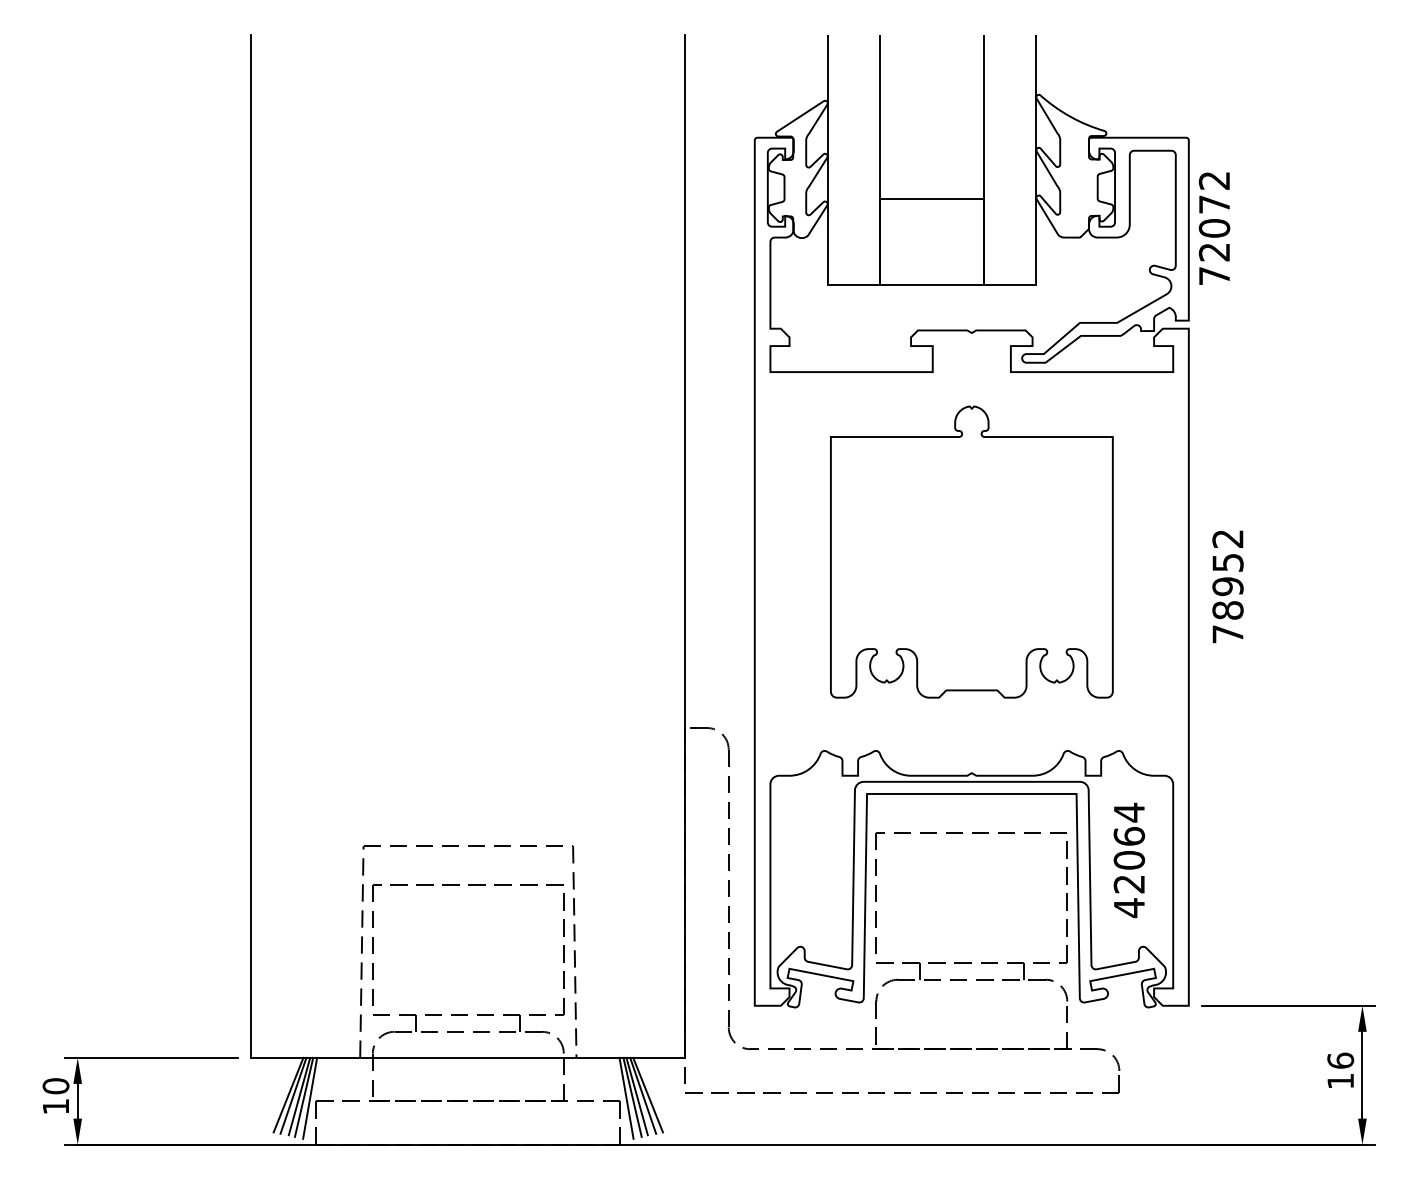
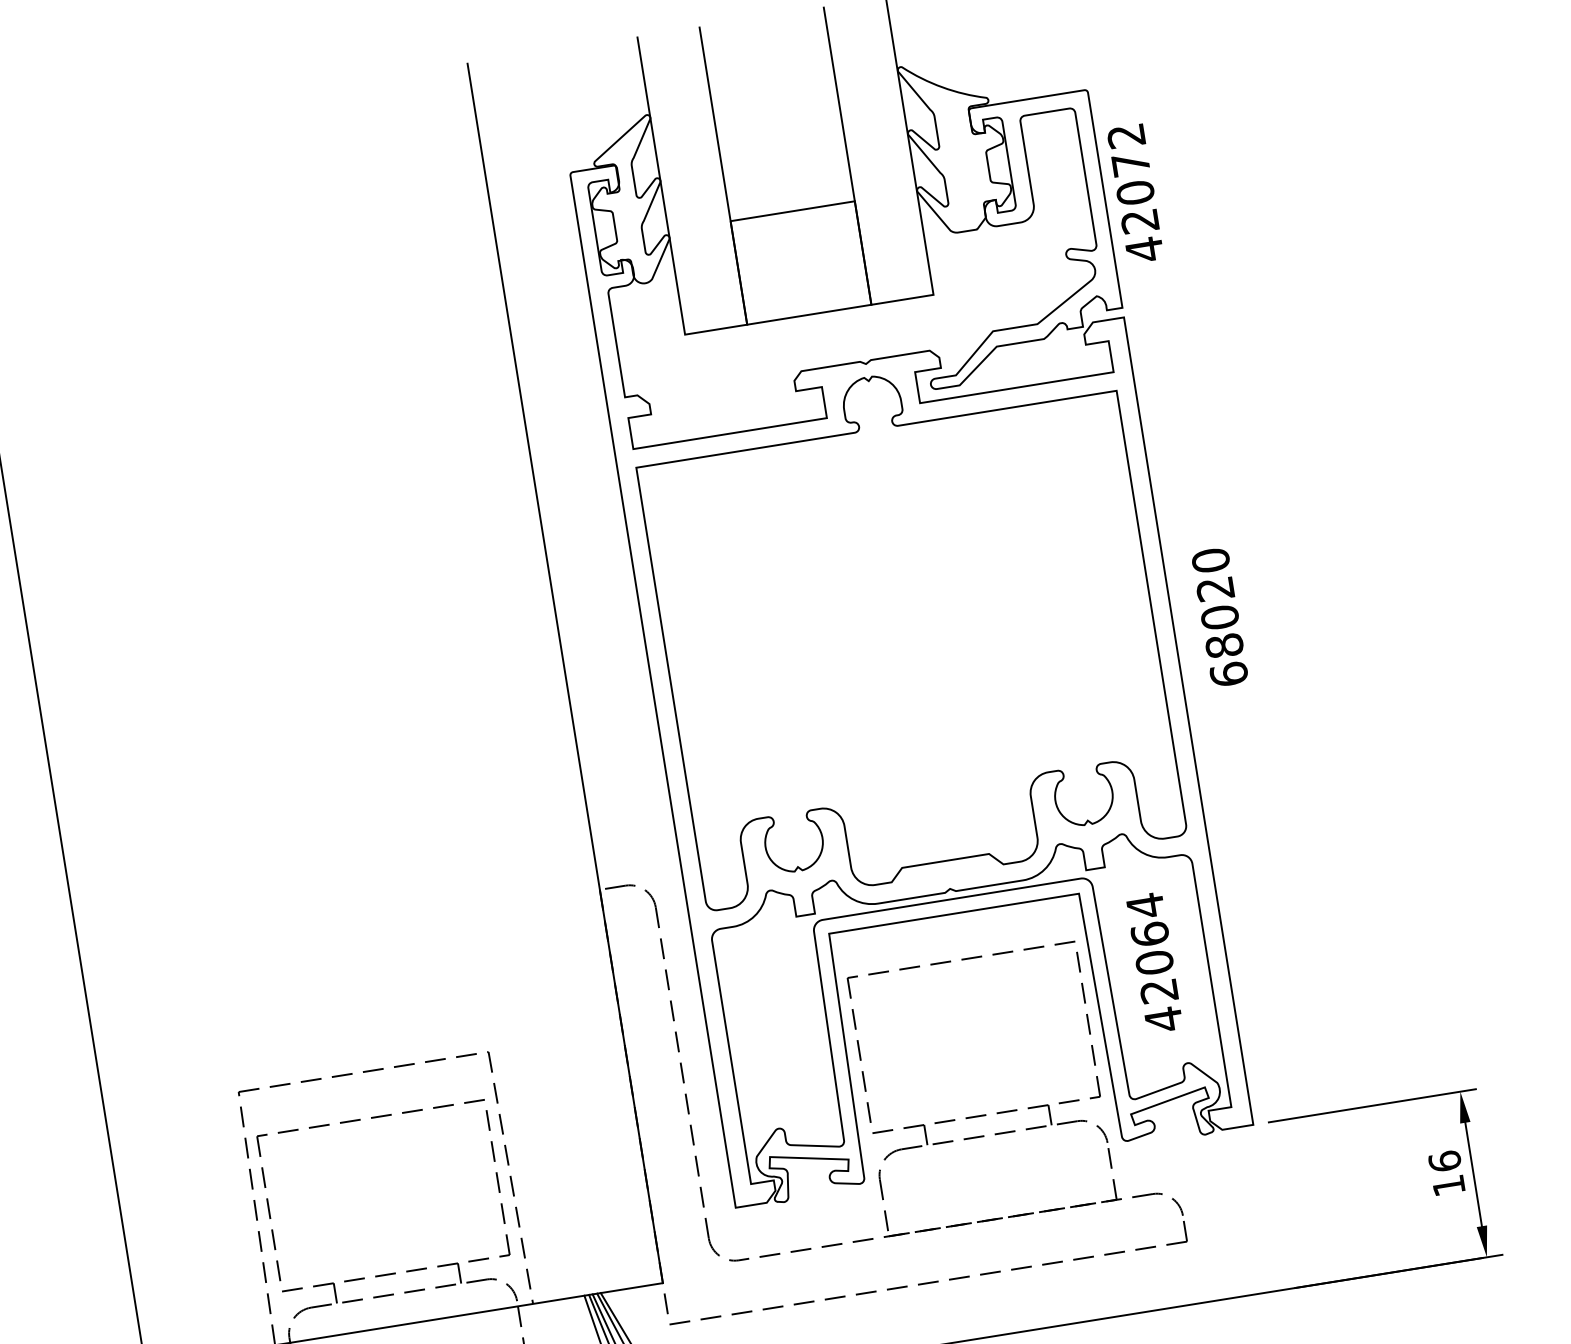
text: (1214, 276) -> (1144, 250), 72072 -> 42072
part: (971, 551) -> (907, 624), size x1.43
text: (1227, 586) -> (1219, 617), 78952 -> 68020

